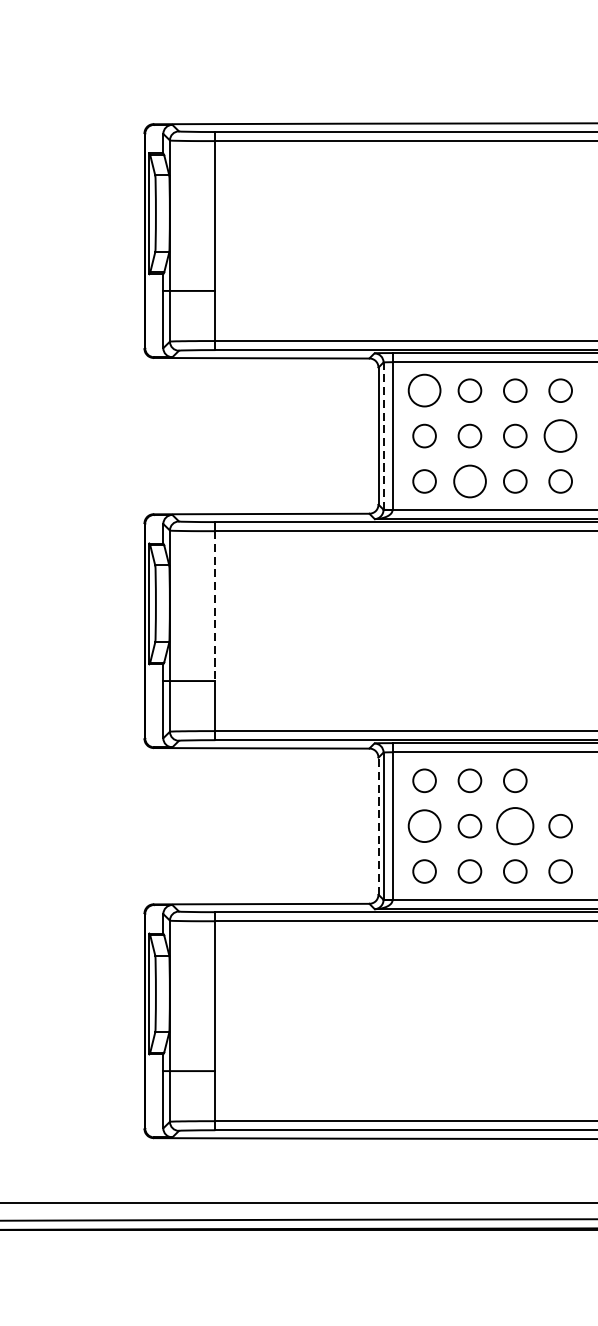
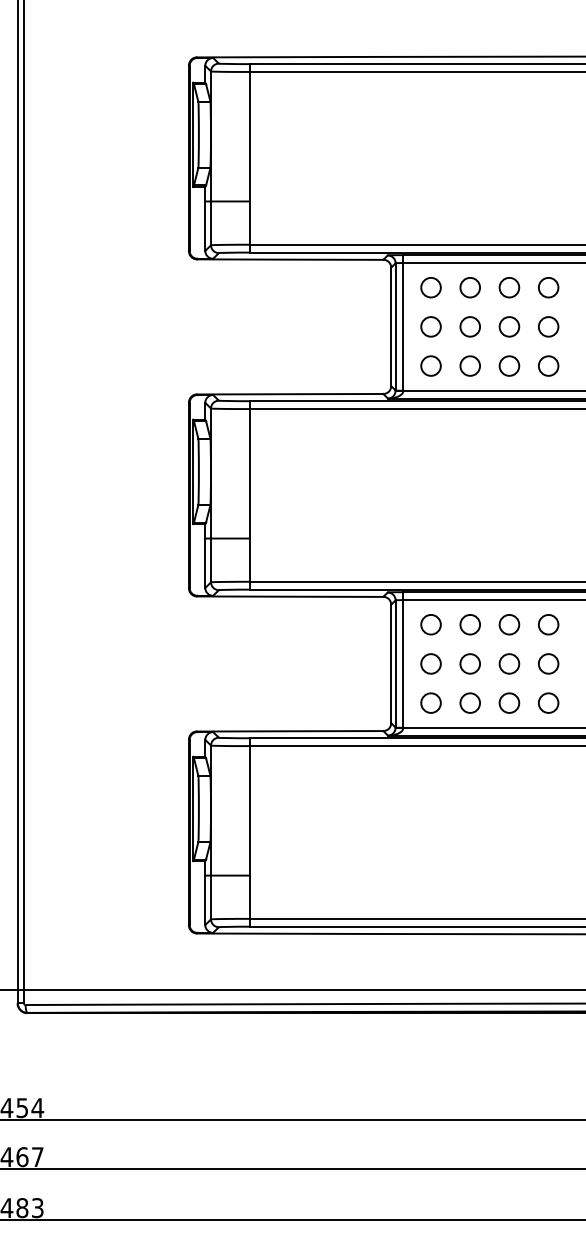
circle: (423, 390) -> (430, 287), size x0.71
line: (383, 435) -> (395, 326), dashed -> solid
circle: (560, 435) -> (548, 326), size x0.71
circle: (469, 480) -> (469, 365), size x0.71
line: (215, 605) -> (250, 473), dashed -> solid
circle: (560, 780) -> (548, 624), added
line: (378, 825) -> (391, 663), dashed -> solid
circle: (423, 825) -> (430, 663), size x0.71
circle: (515, 825) -> (509, 663), size x0.62

